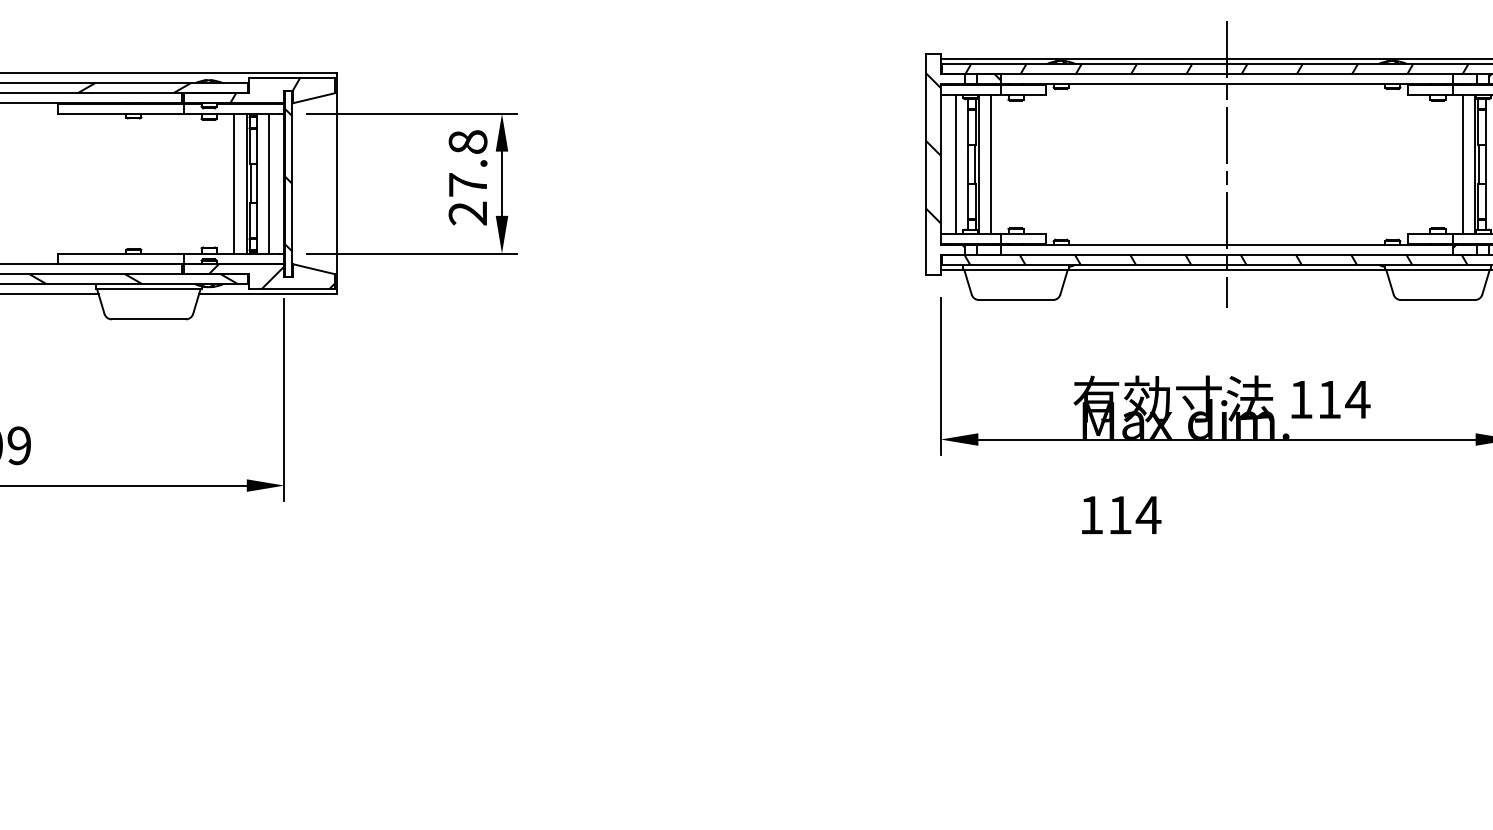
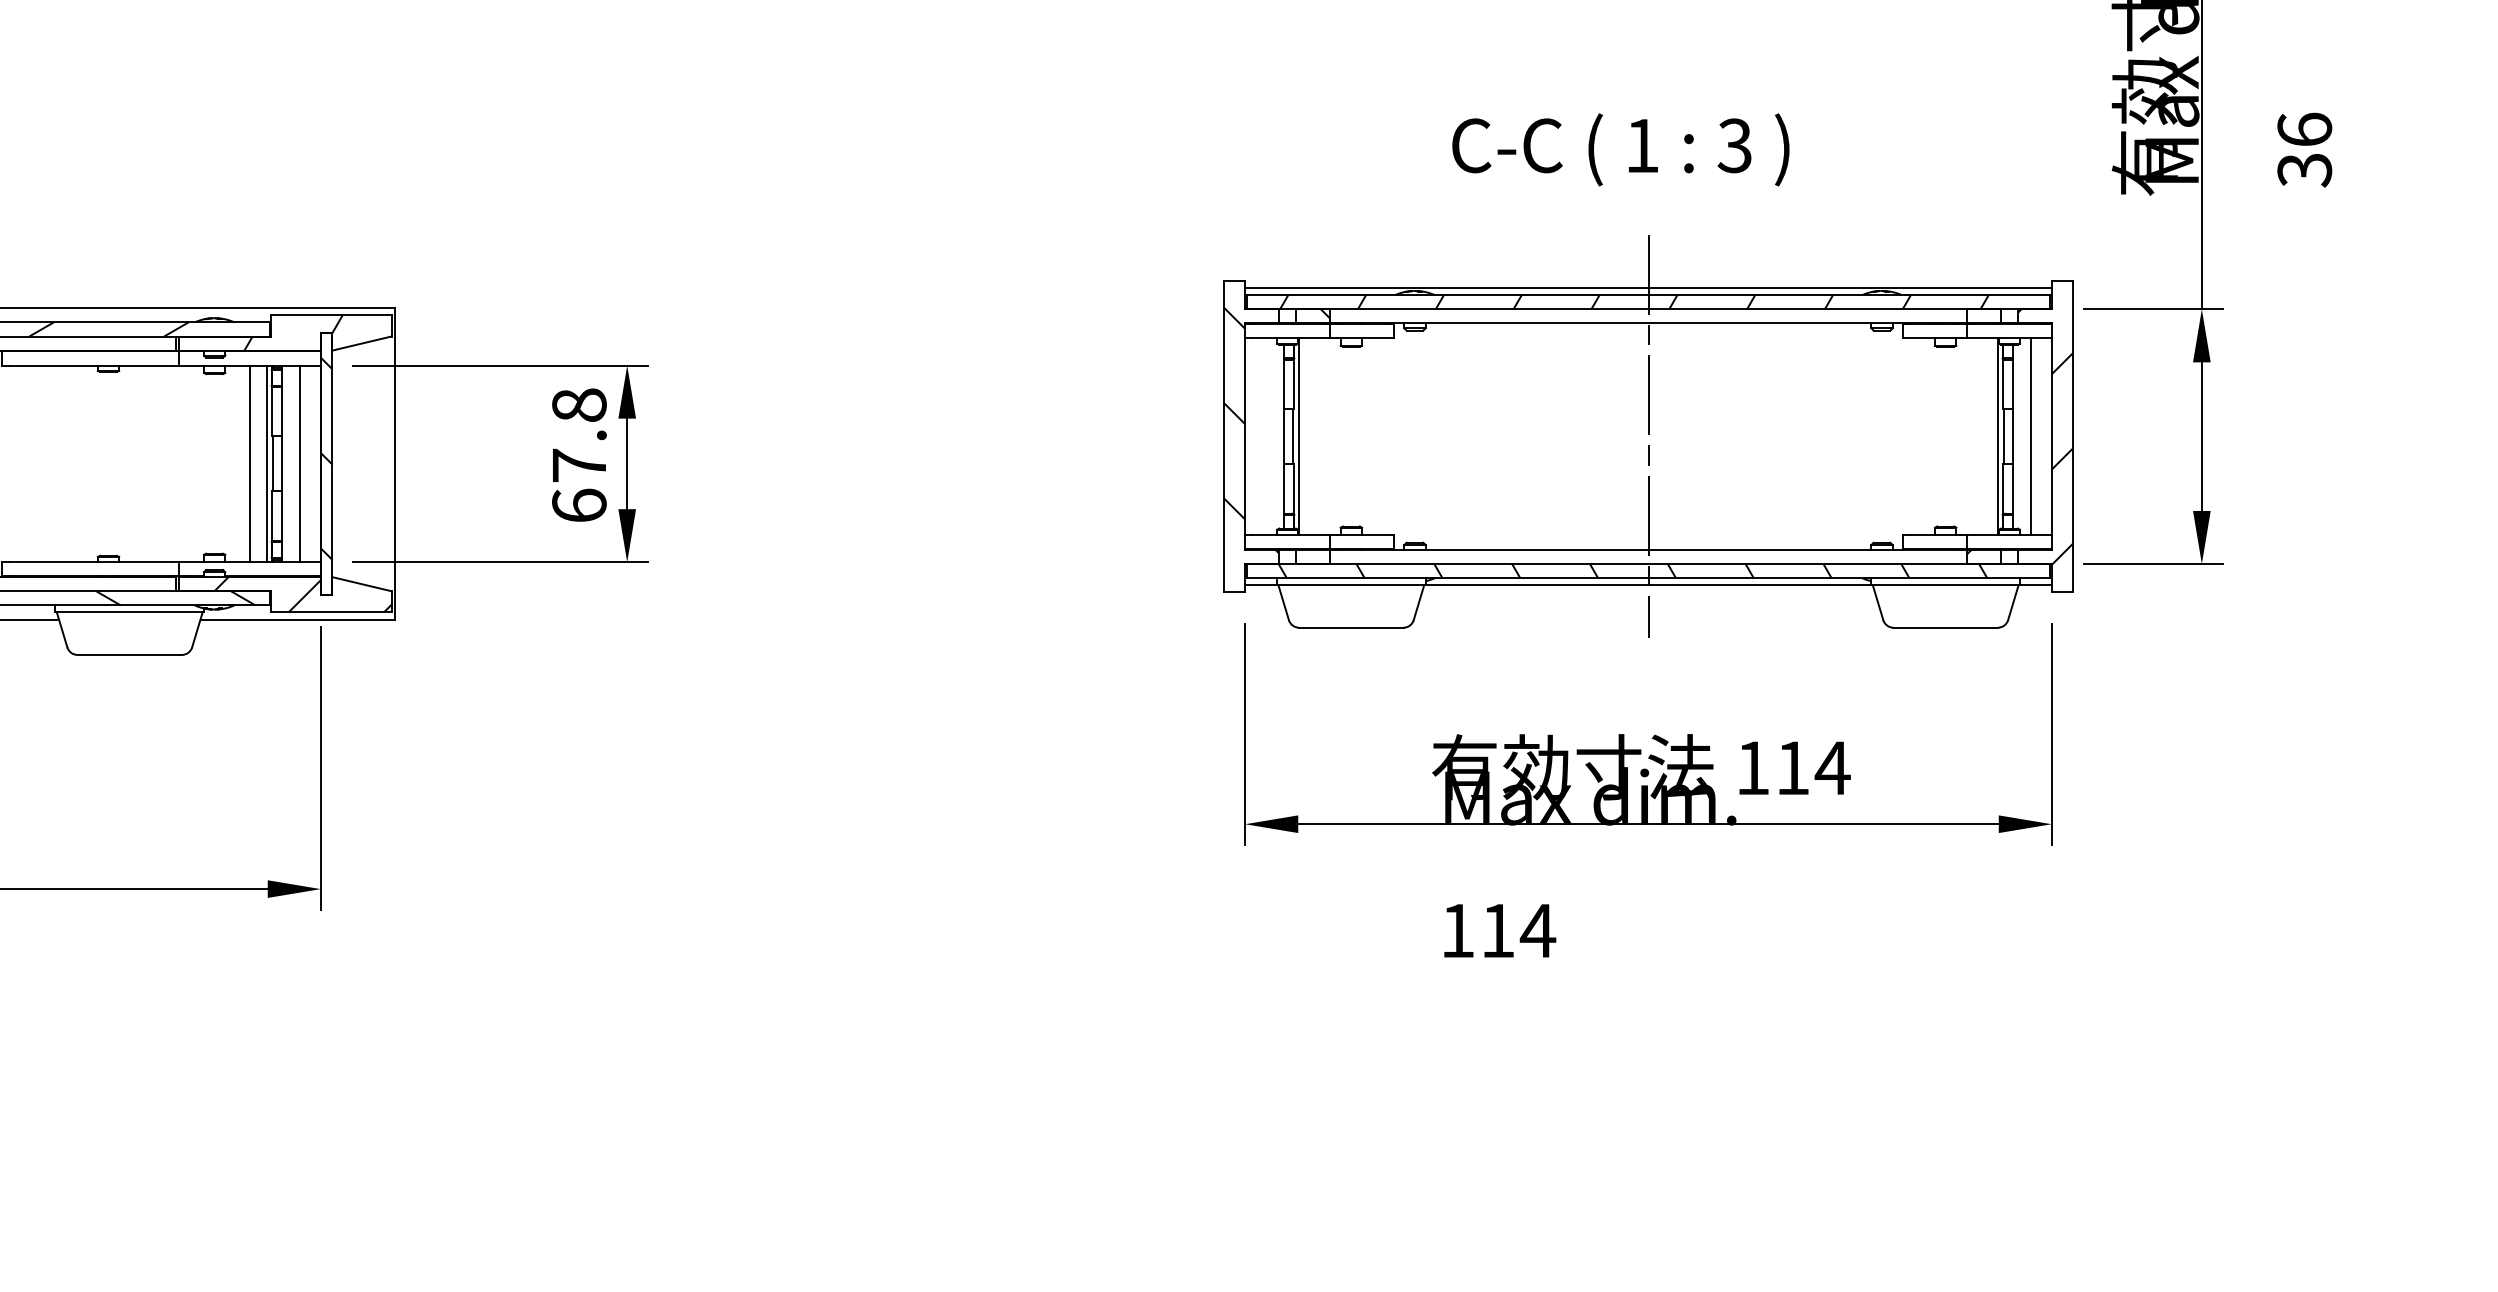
line: (955, 164) -> (1266, 436), removed
line: (990, 164) -> (1315, 436), removed
line: (1463, 164) -> (1981, 436), removed
text: (468, 213) -> (579, 505), 27.8 -> 67.8

